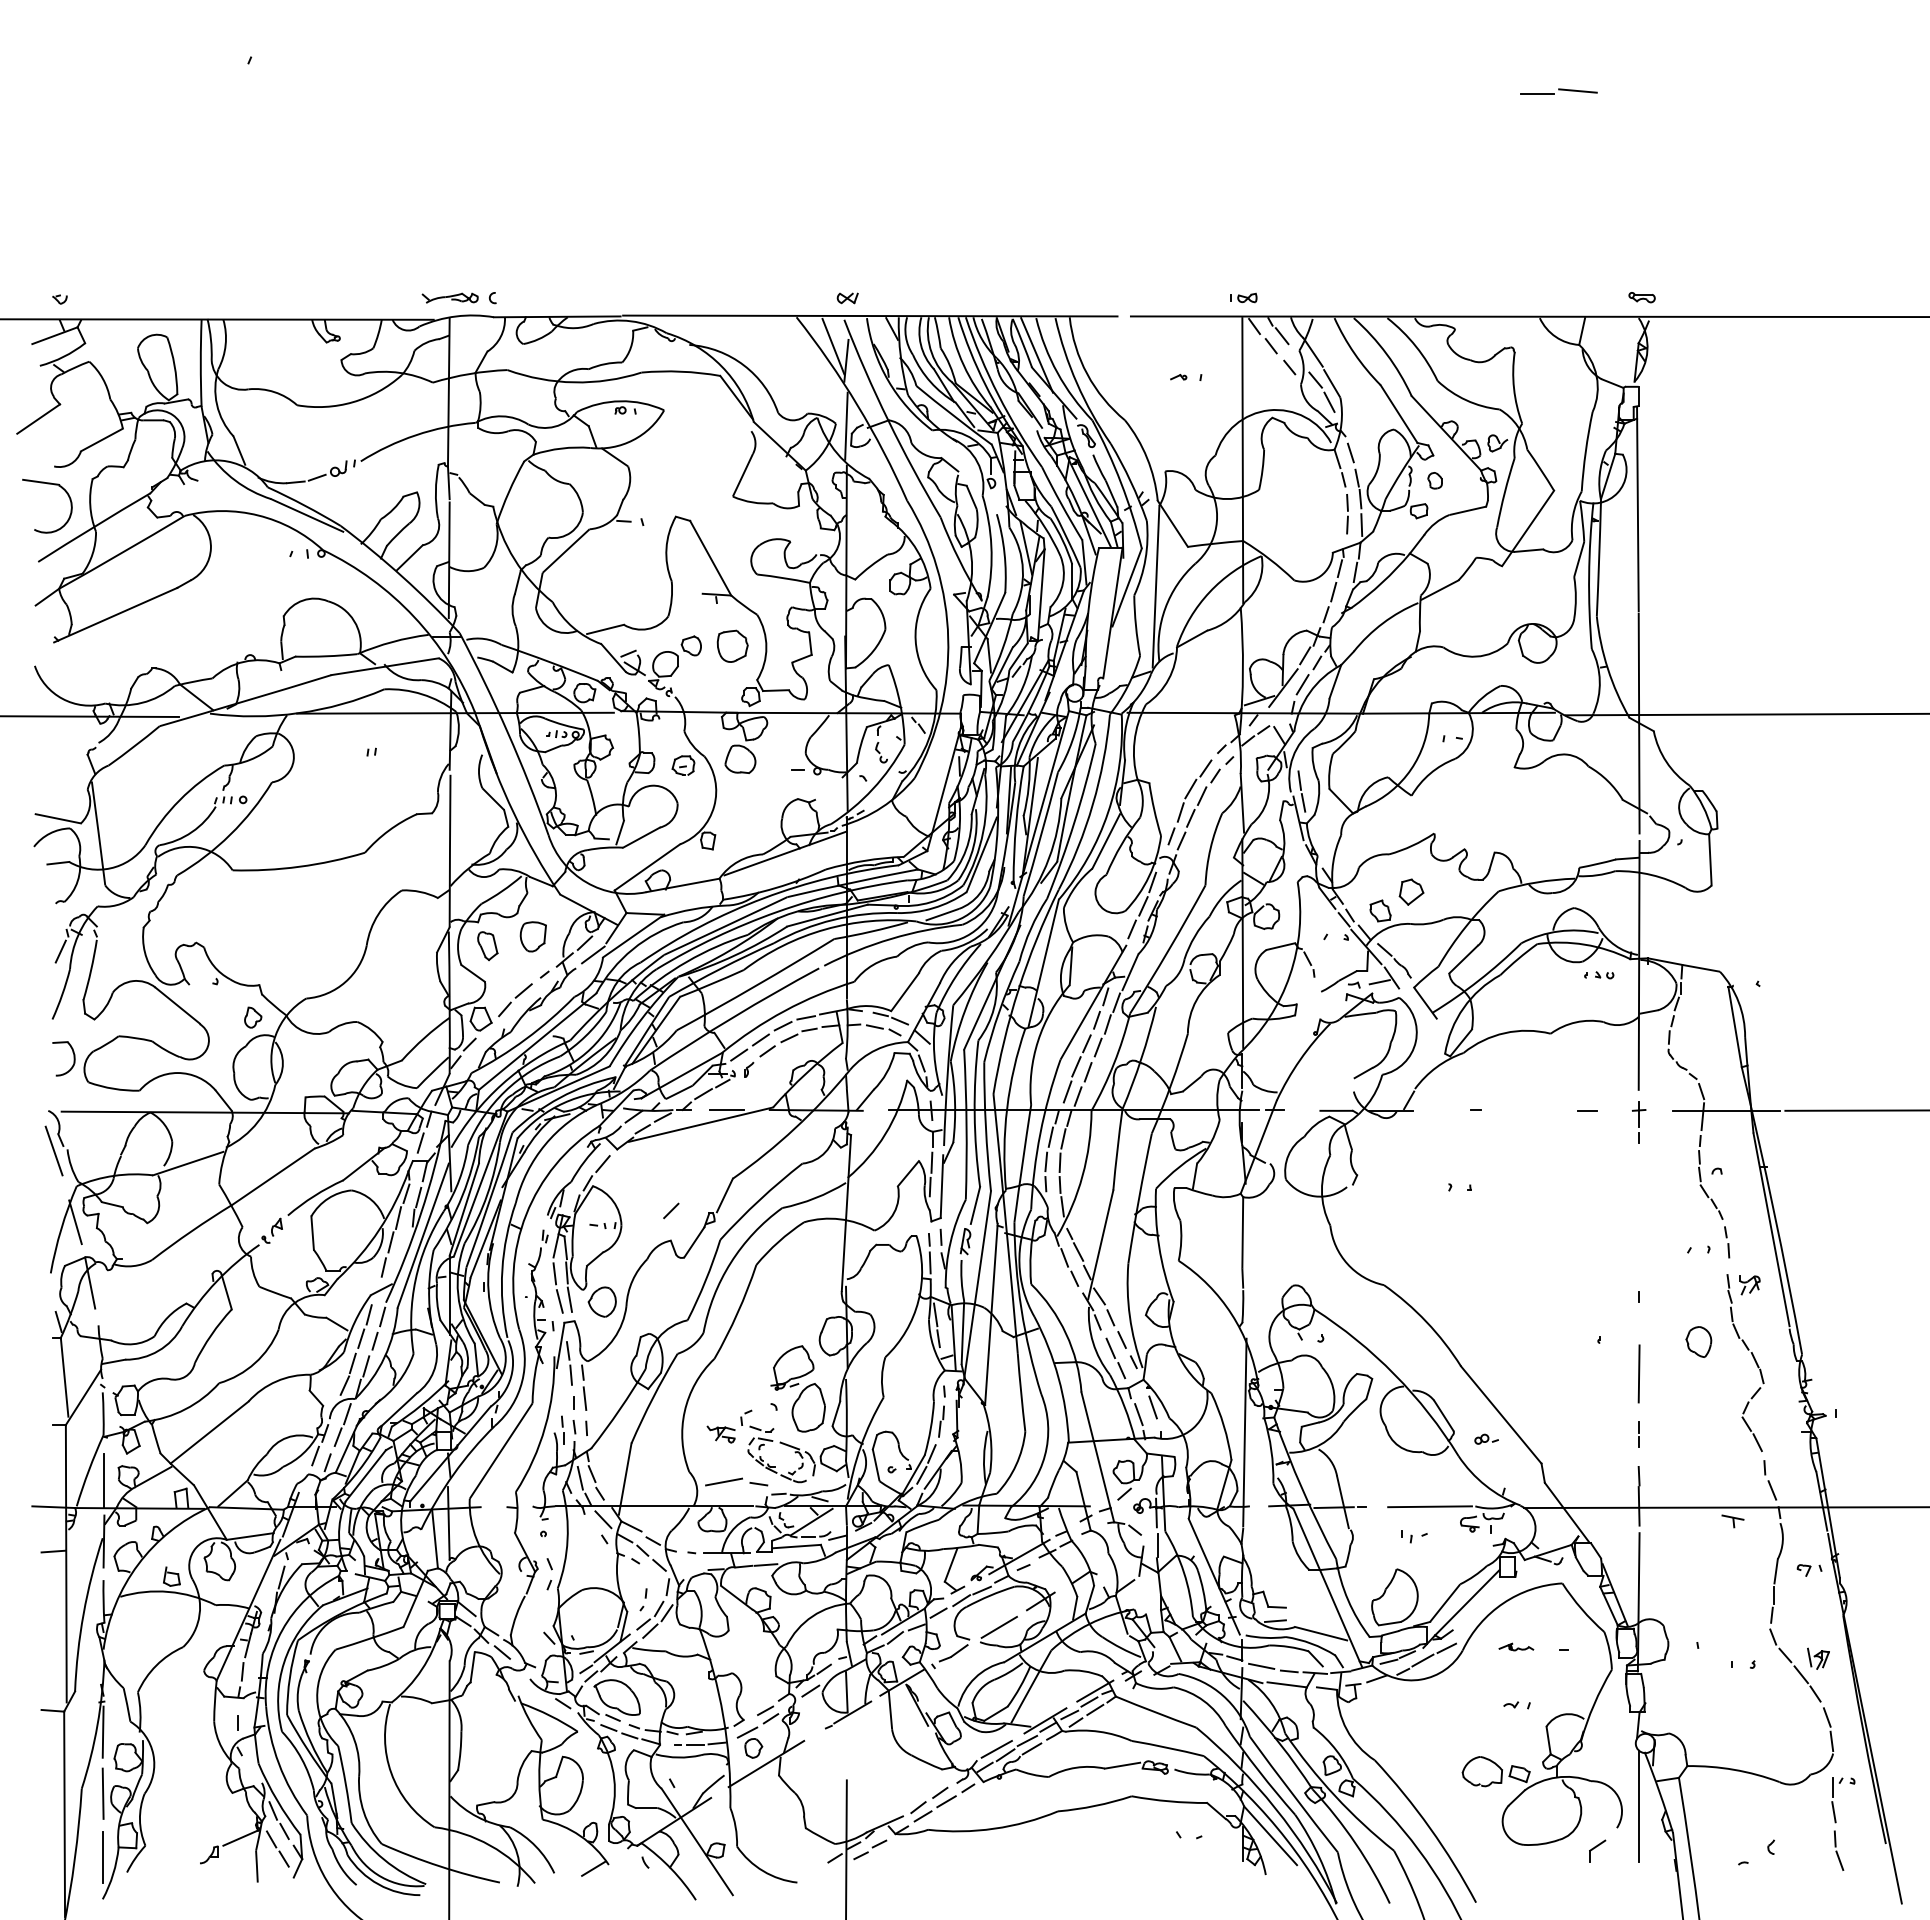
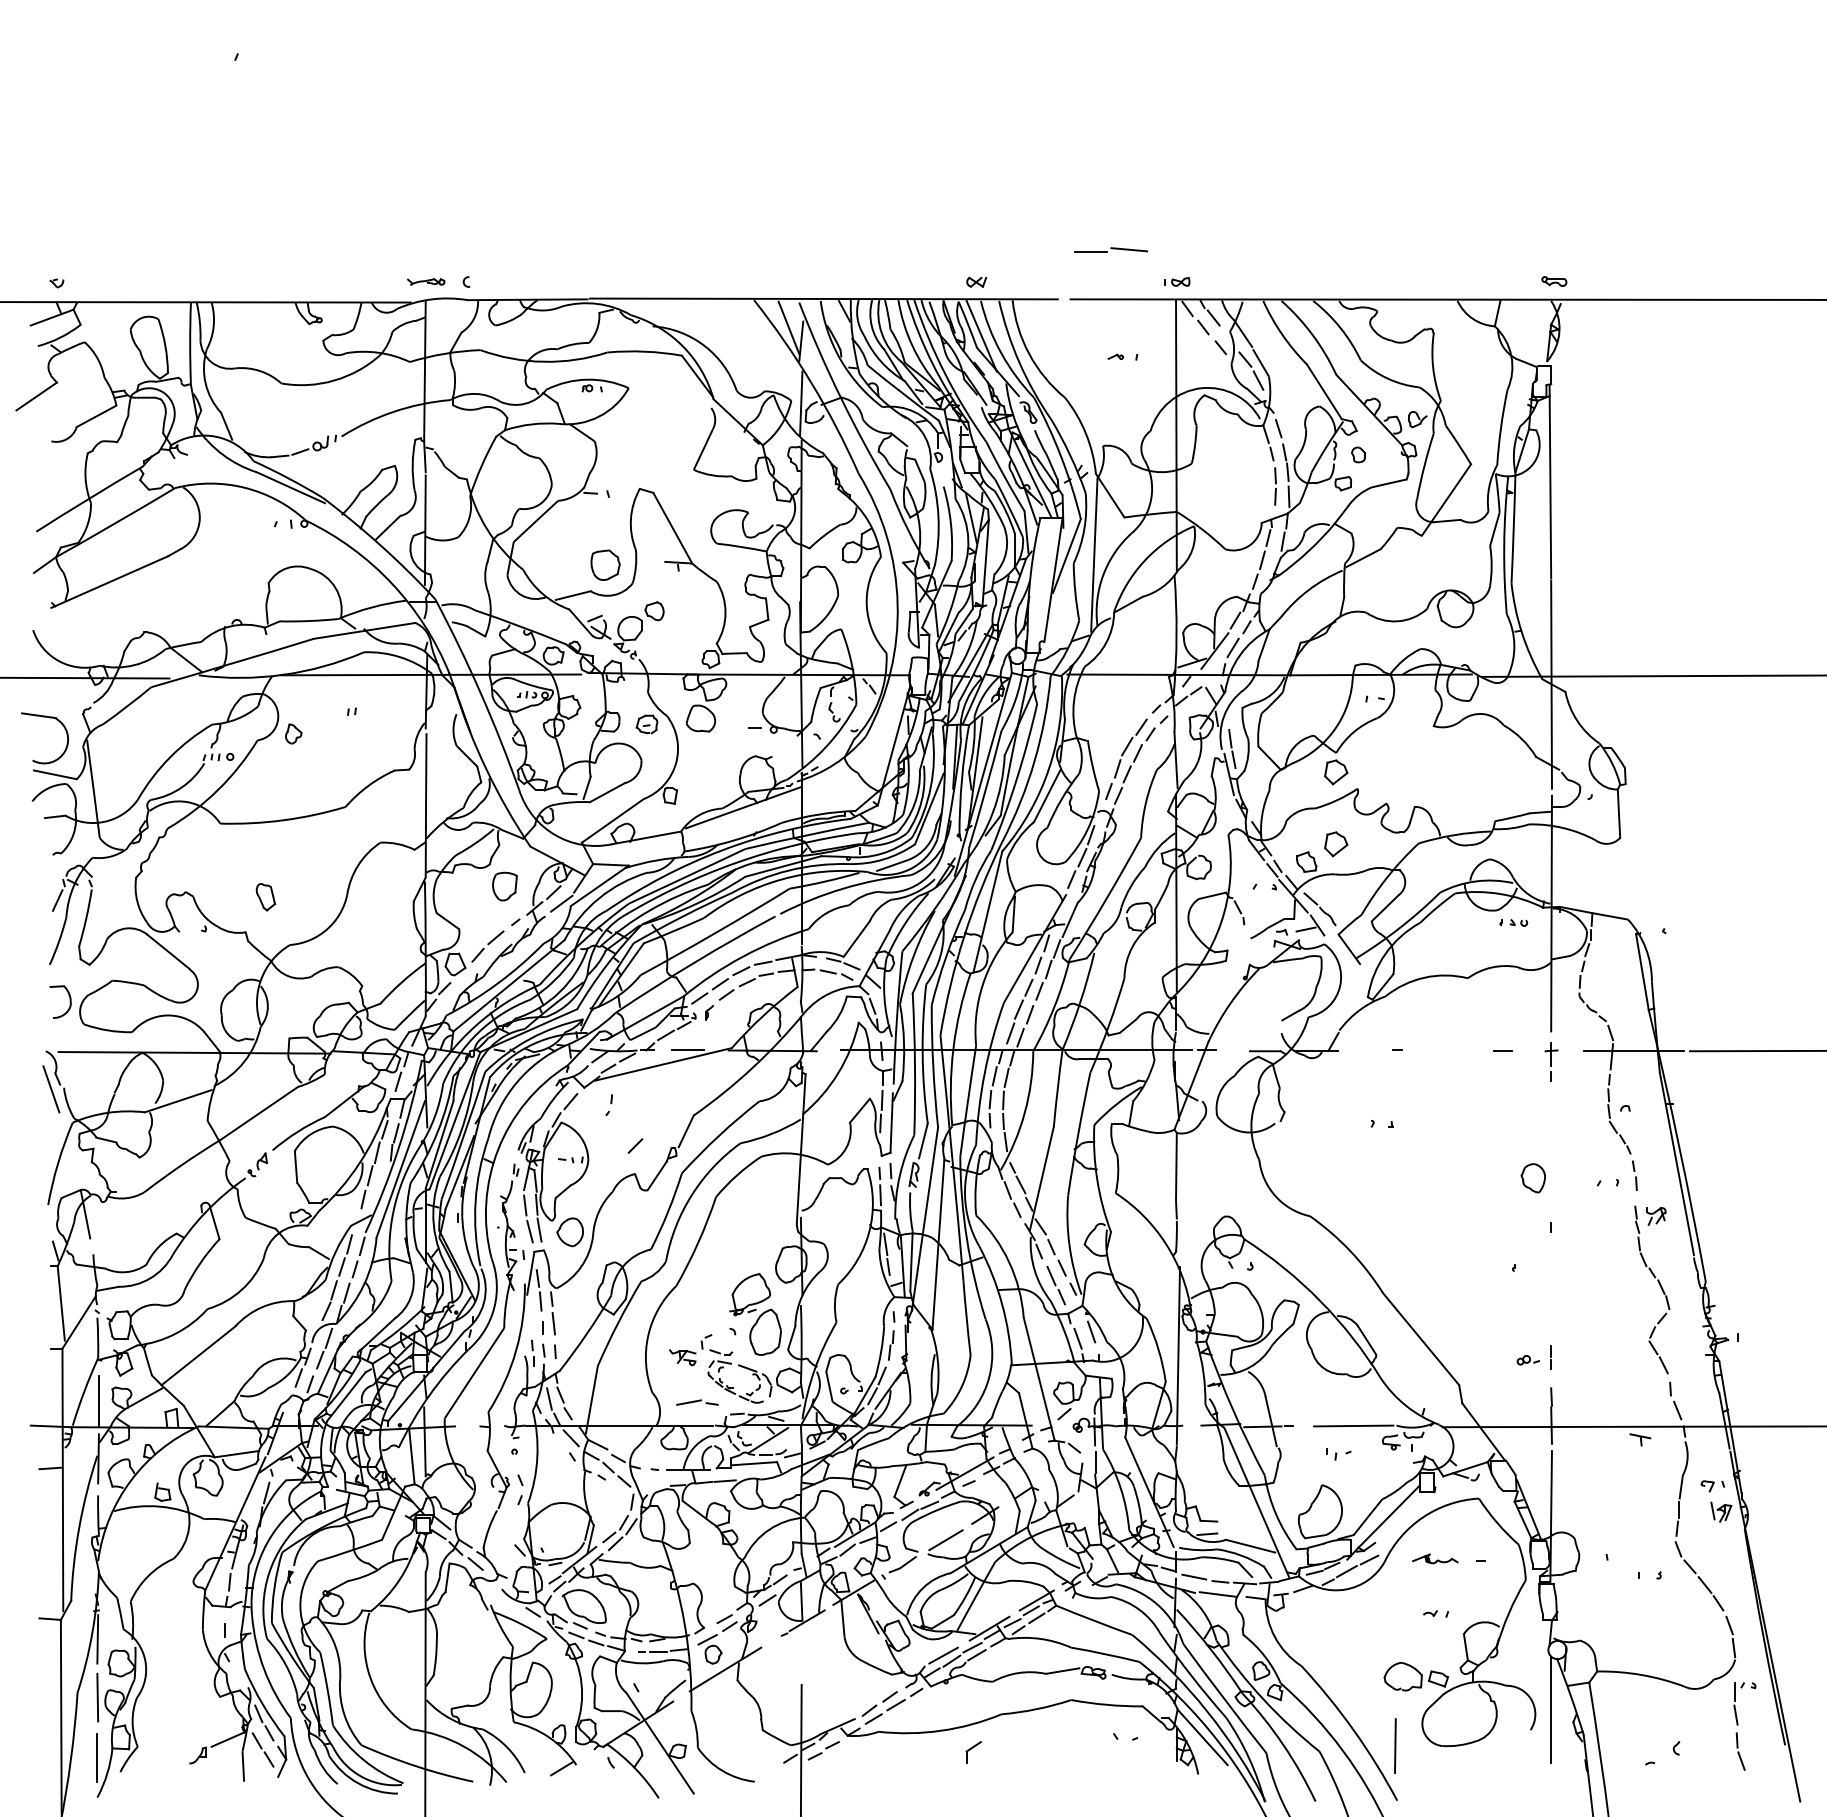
part: (1558, 91) -> (1110, 250), moved
part: (449, 297) -> (425, 281), size x0.7
part: (847, 298) -> (976, 282), moved
part: (47, 484) -> (45, 717), moved
part: (732, 645) -> (605, 564), moved
part: (1411, 815) -> (1336, 771), added
part: (487, 946) -> (265, 897), moved
part: (253, 1017) -> (294, 733), moved
line: (75, 1222) -> (71, 1156), removed
part: (1698, 1341) -> (1532, 1177), moved
line: (1638, 1373) -> (1394, 1745), moved
part: (1486, 1438) -> (1528, 1359), moved
part: (736, 1481) -> (697, 1402), size x0.7
part: (643, 1599) -> (609, 1104), moved
part: (1516, 1646) -> (1435, 1558), size x1.4
part: (1818, 1658) -> (1721, 1511), moved
part: (1597, 1850) -> (973, 1751), moved

